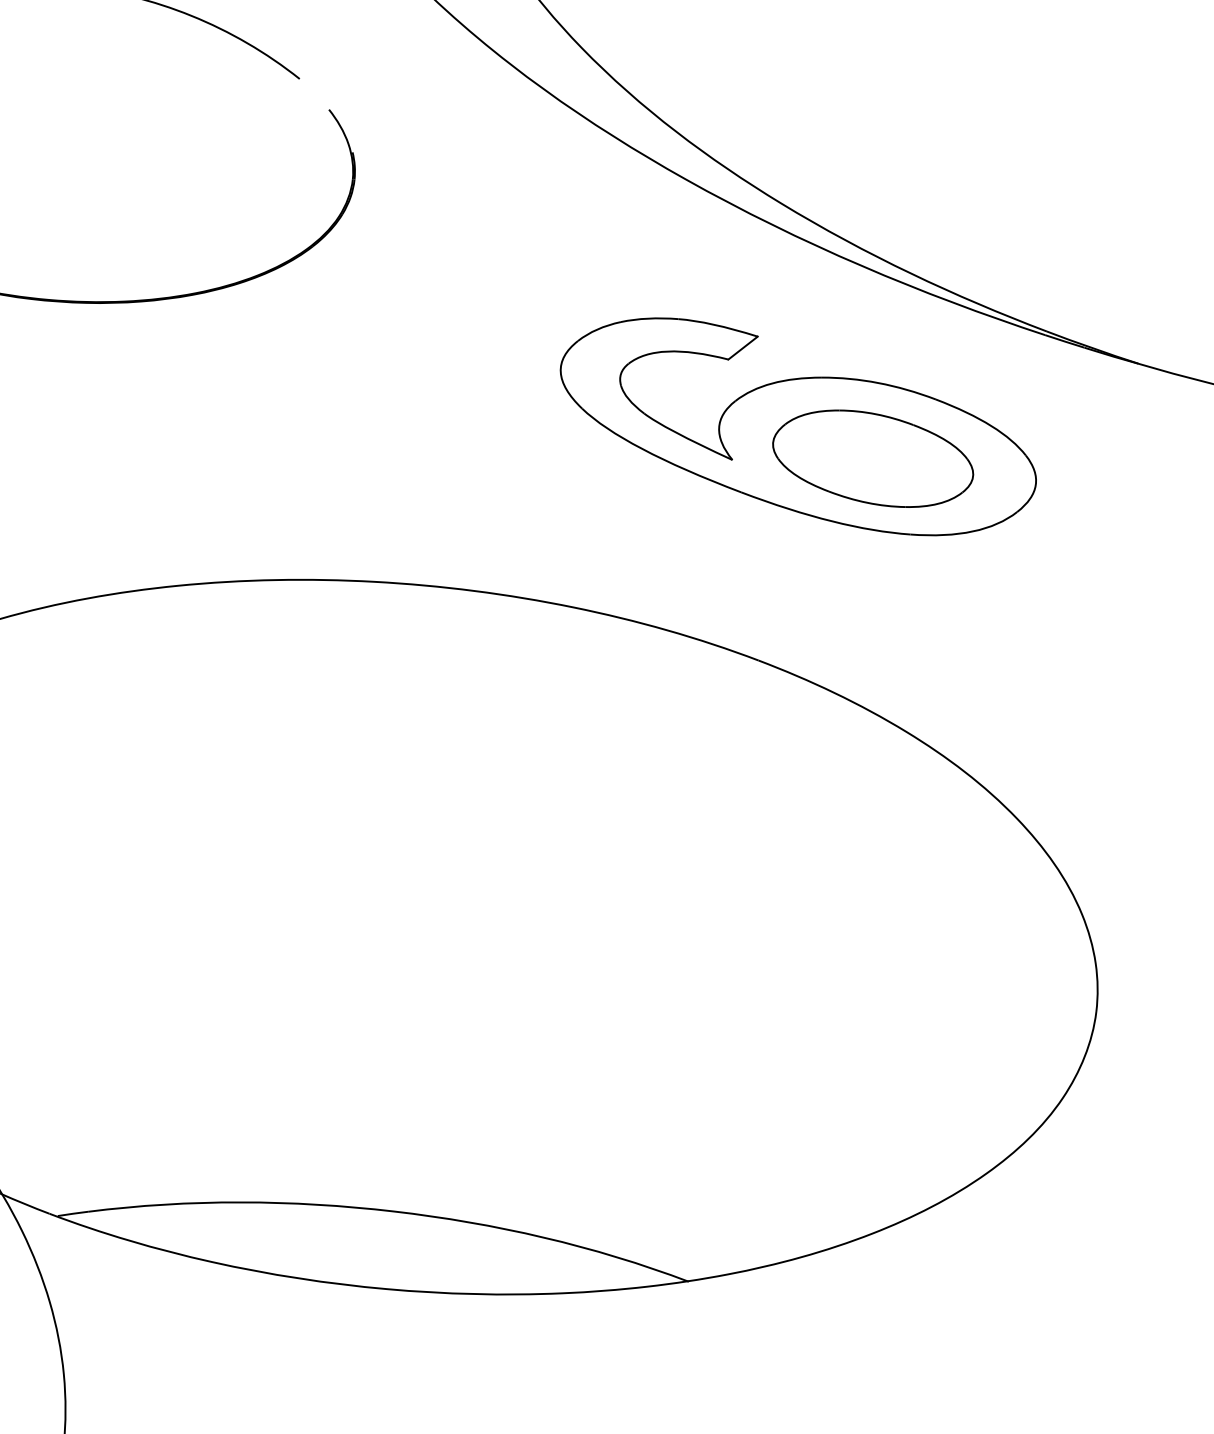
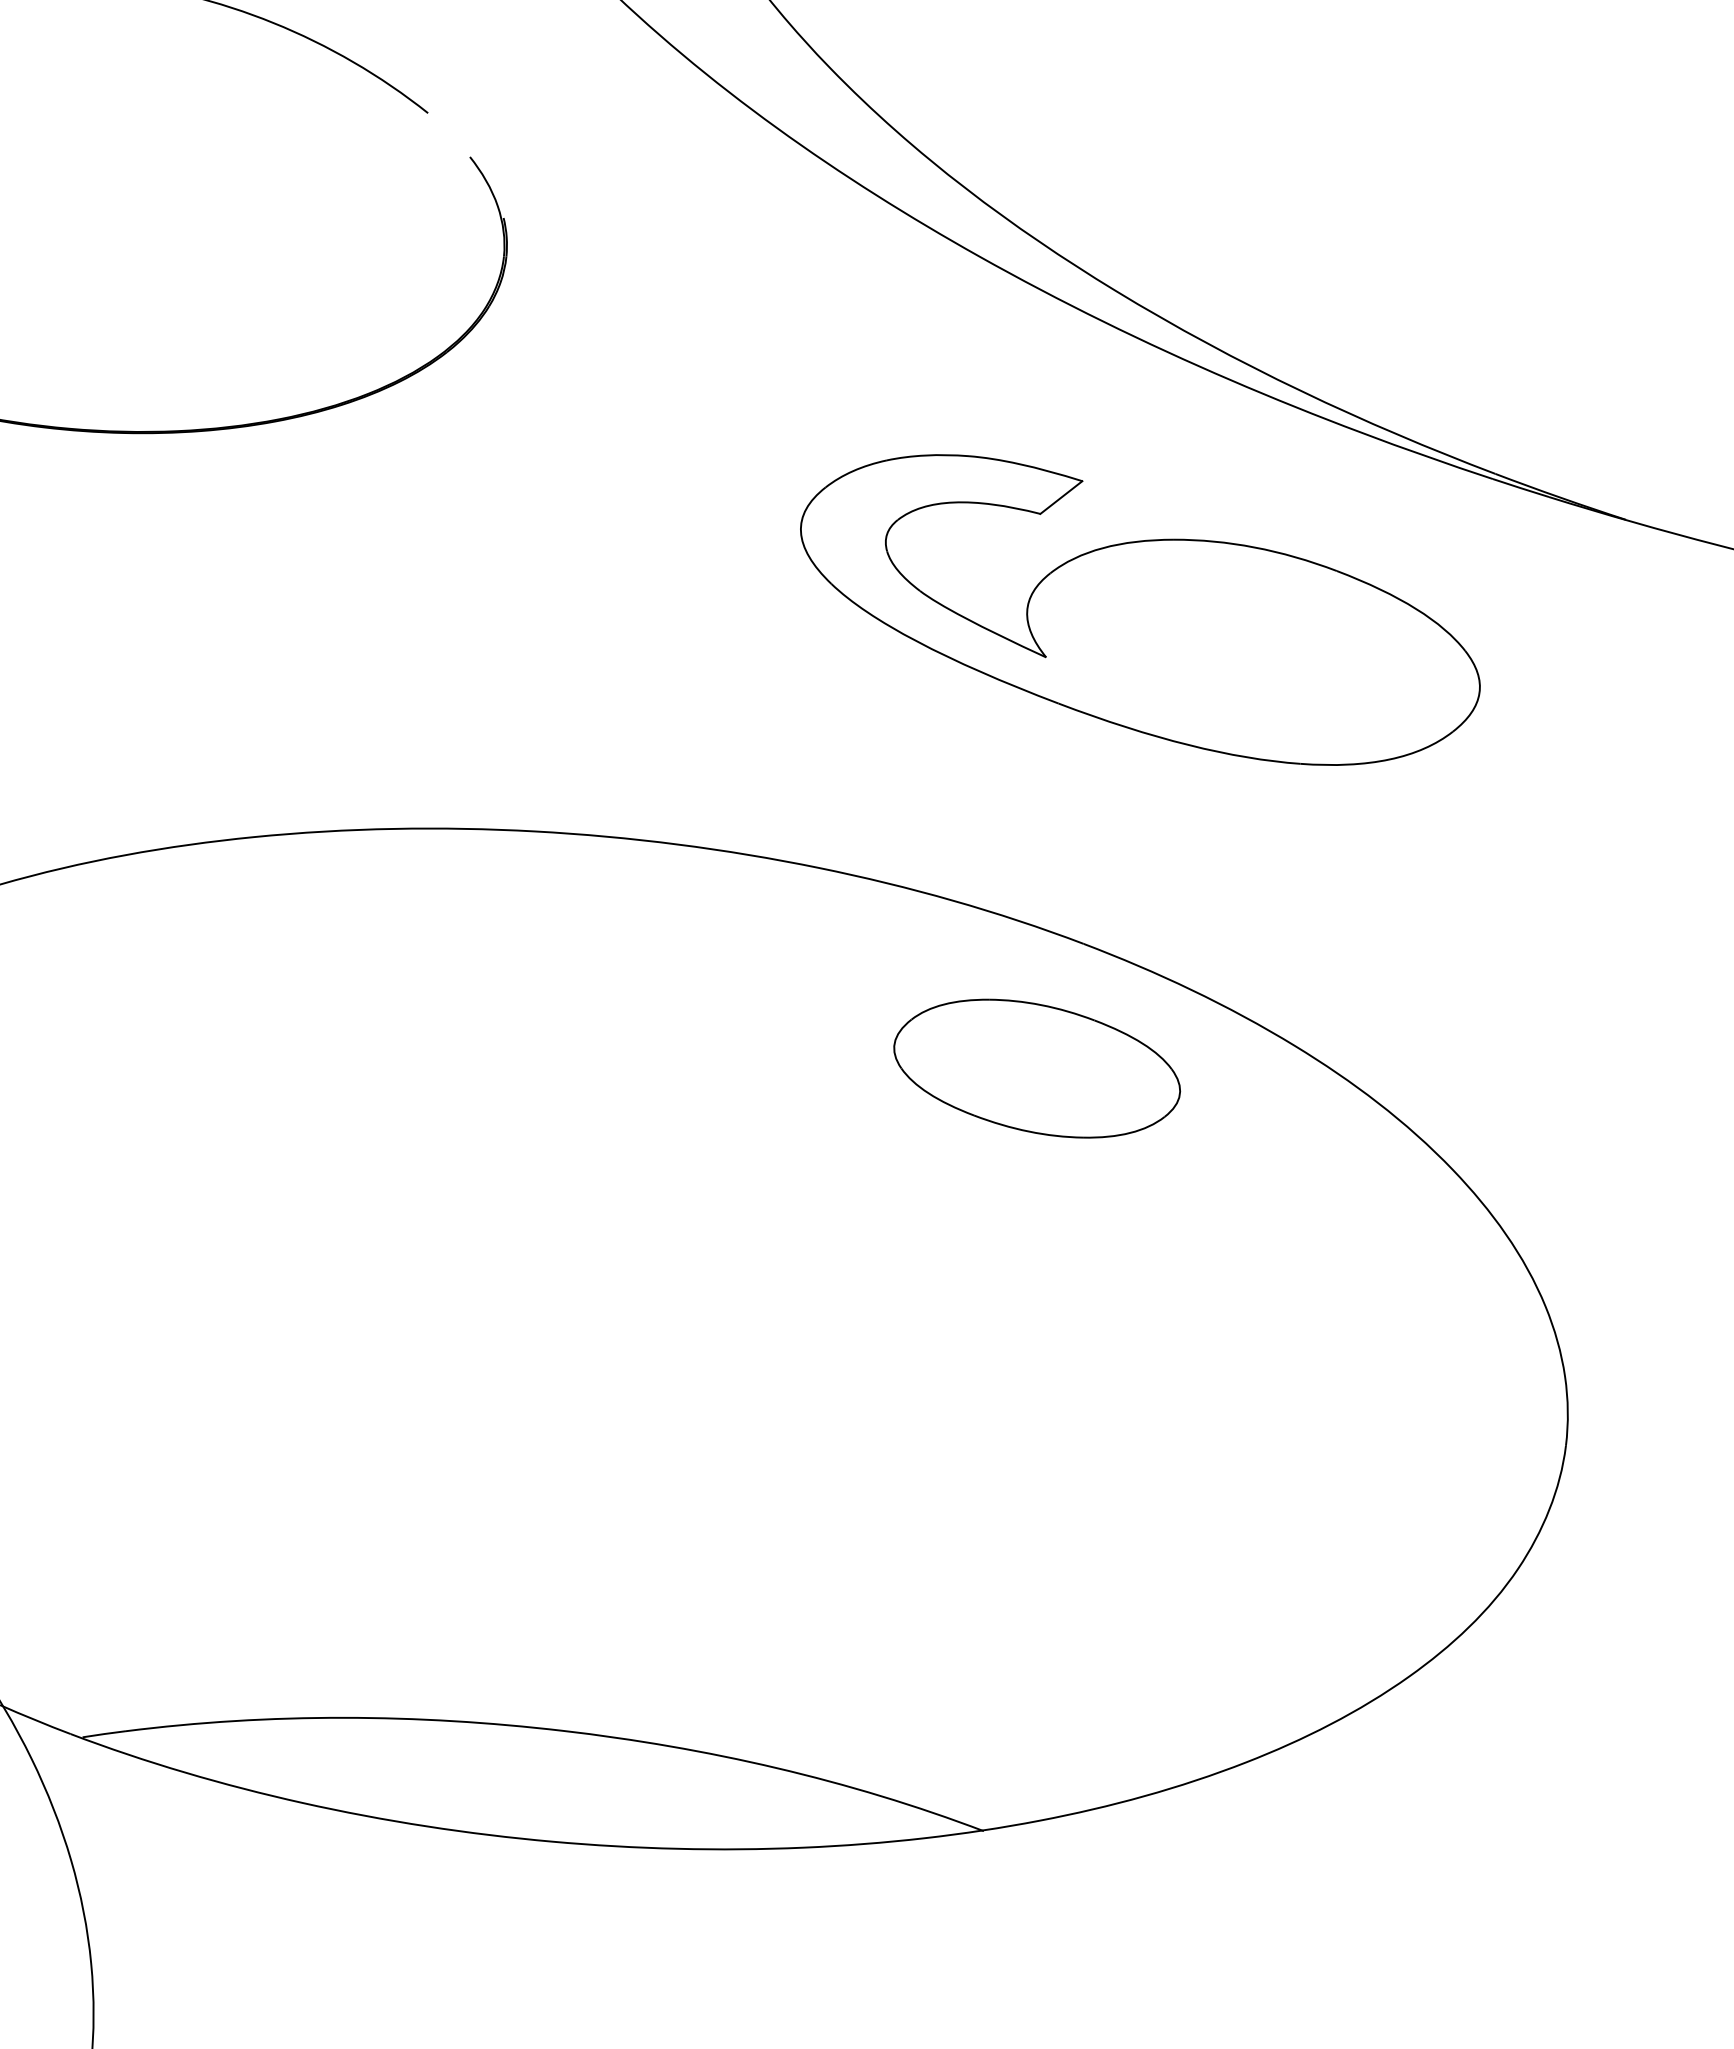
part: (873, 458) -> (1037, 1068), moved

